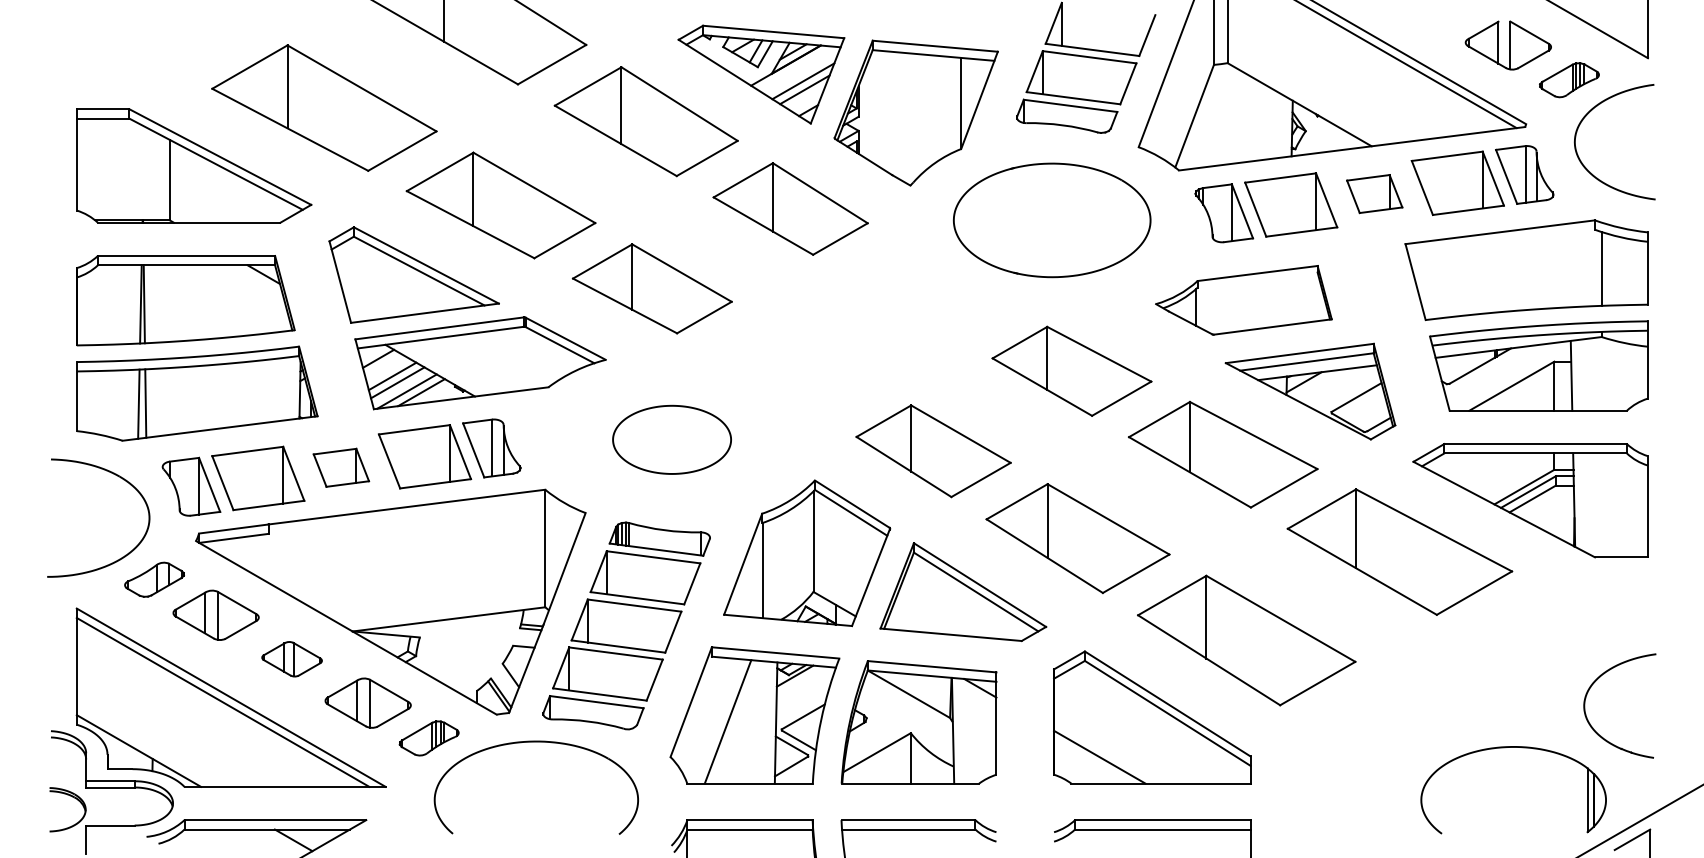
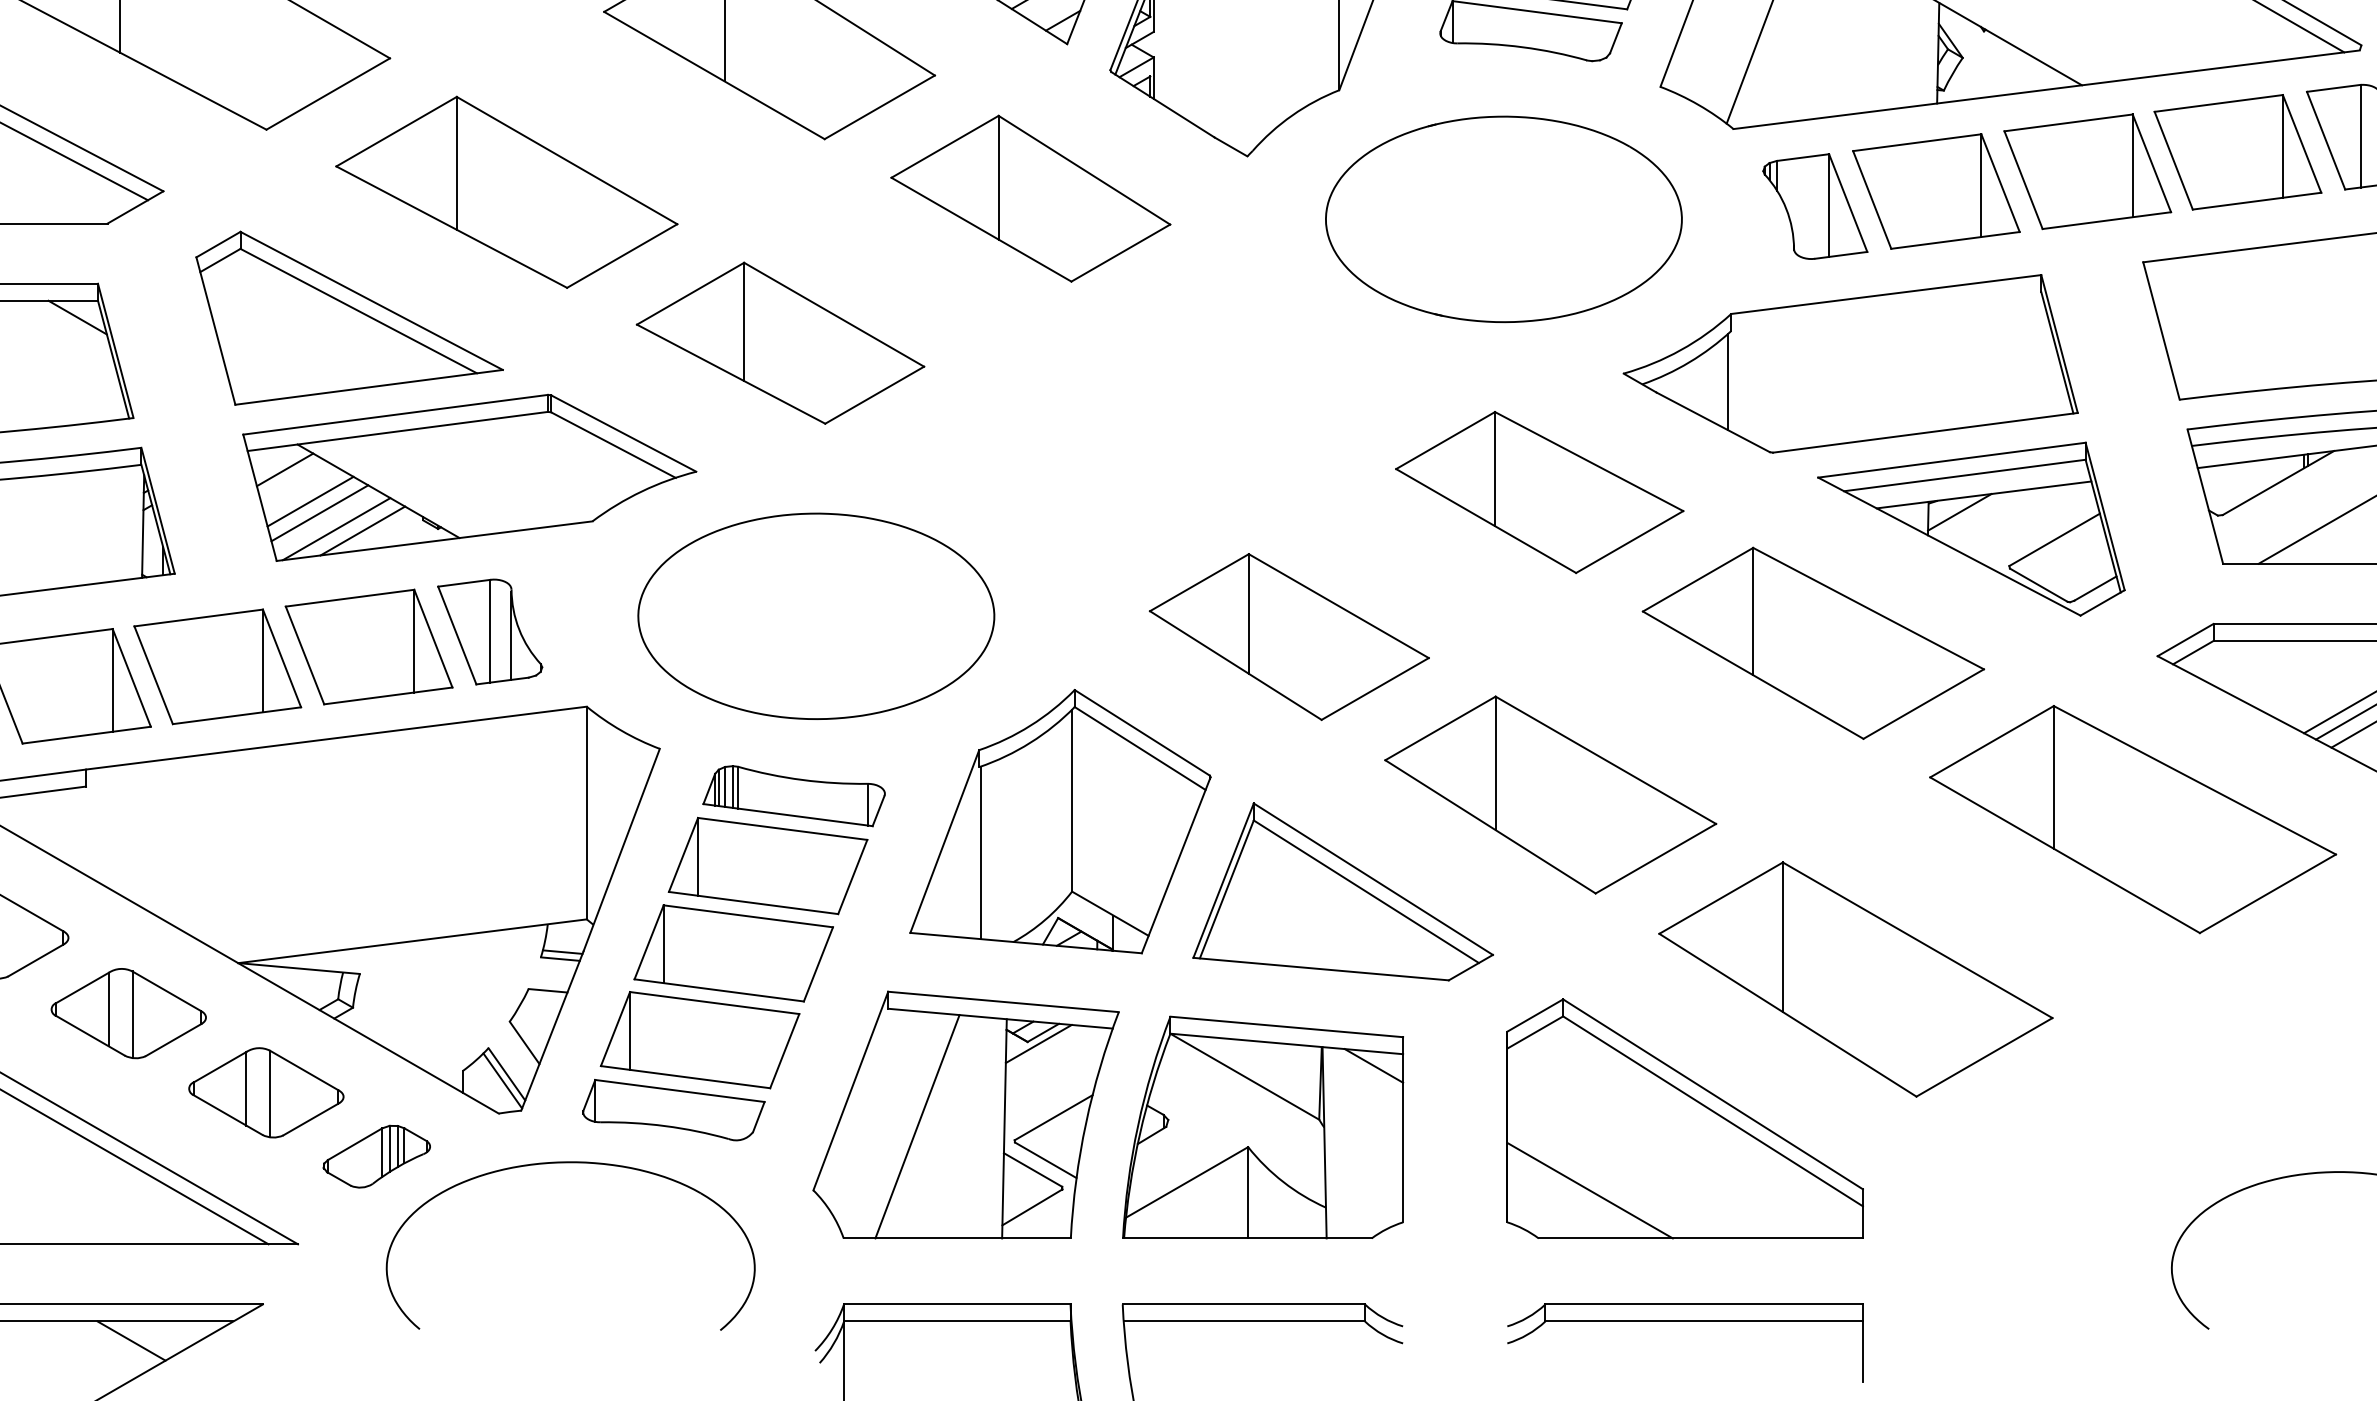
part: (1374, 193) -> (2087, 170), size x1.67
part: (1243, 300) -> (1850, 364), size x1.43
part: (671, 439) -> (815, 615), size x1.67
part: (341, 467) -> (218, 666), size x1.67
part: (291, 658) -> (127, 1012), size x1.43

